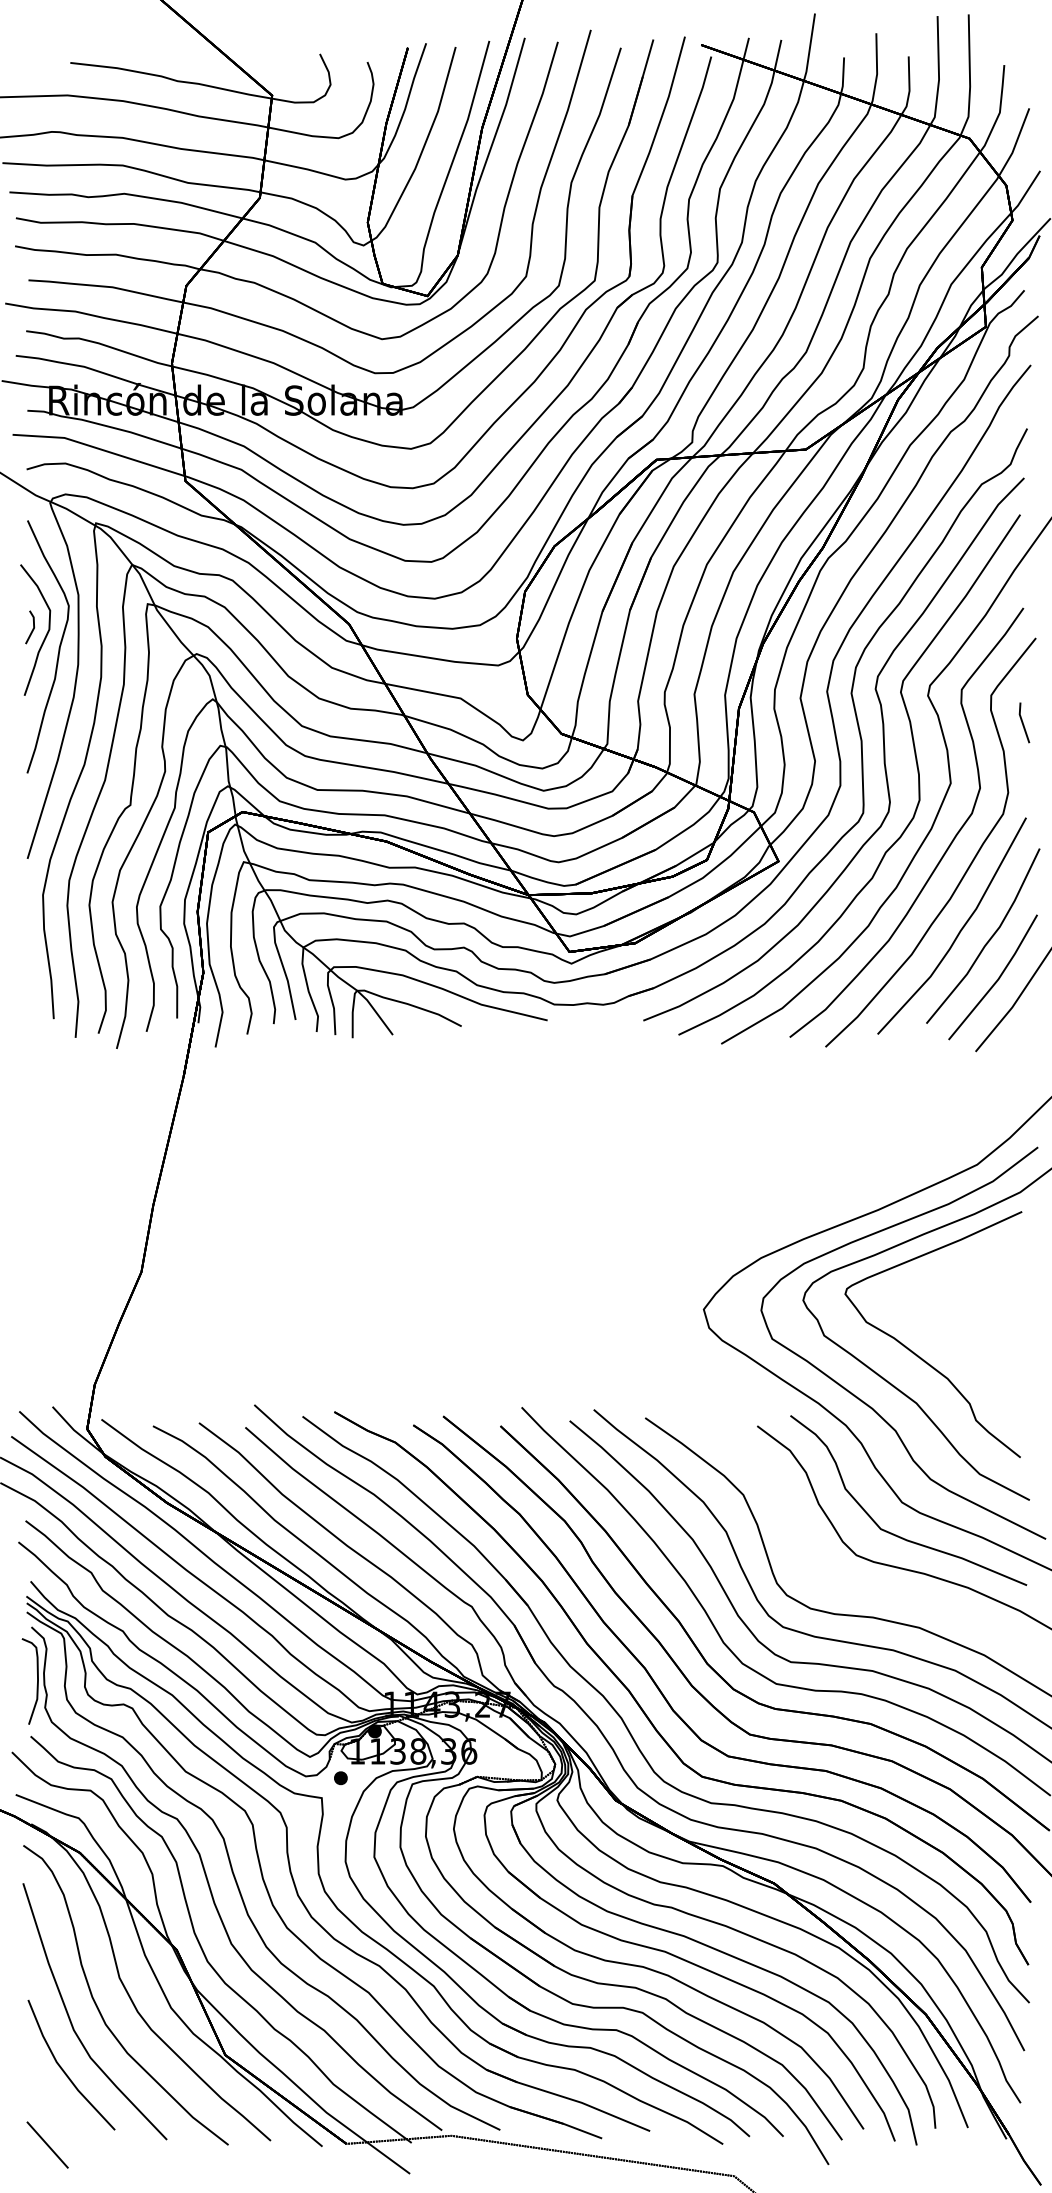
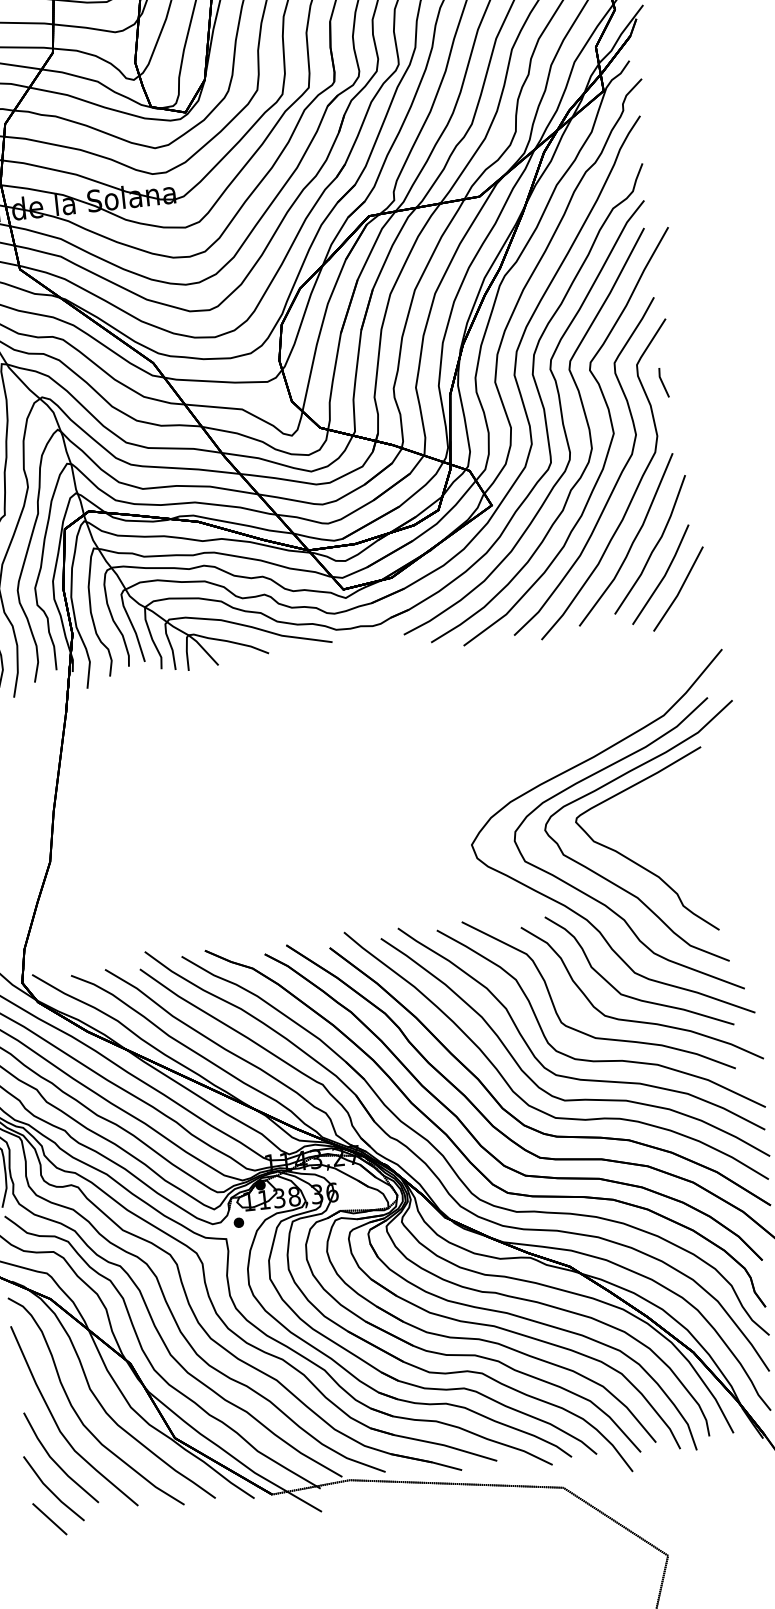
curve: (826, 1574) -> (584, 1032), added
part: (57, 2104) -> (53, 1488), added

